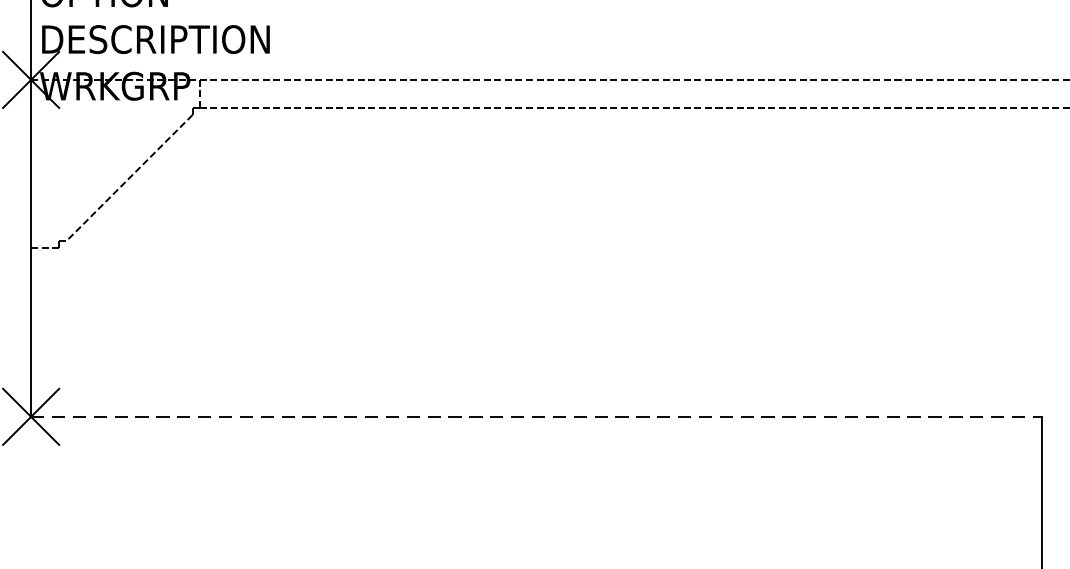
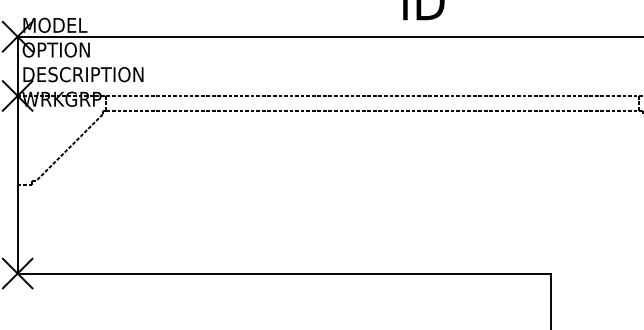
line: (537, 416) -> (284, 273), dashed -> solid

